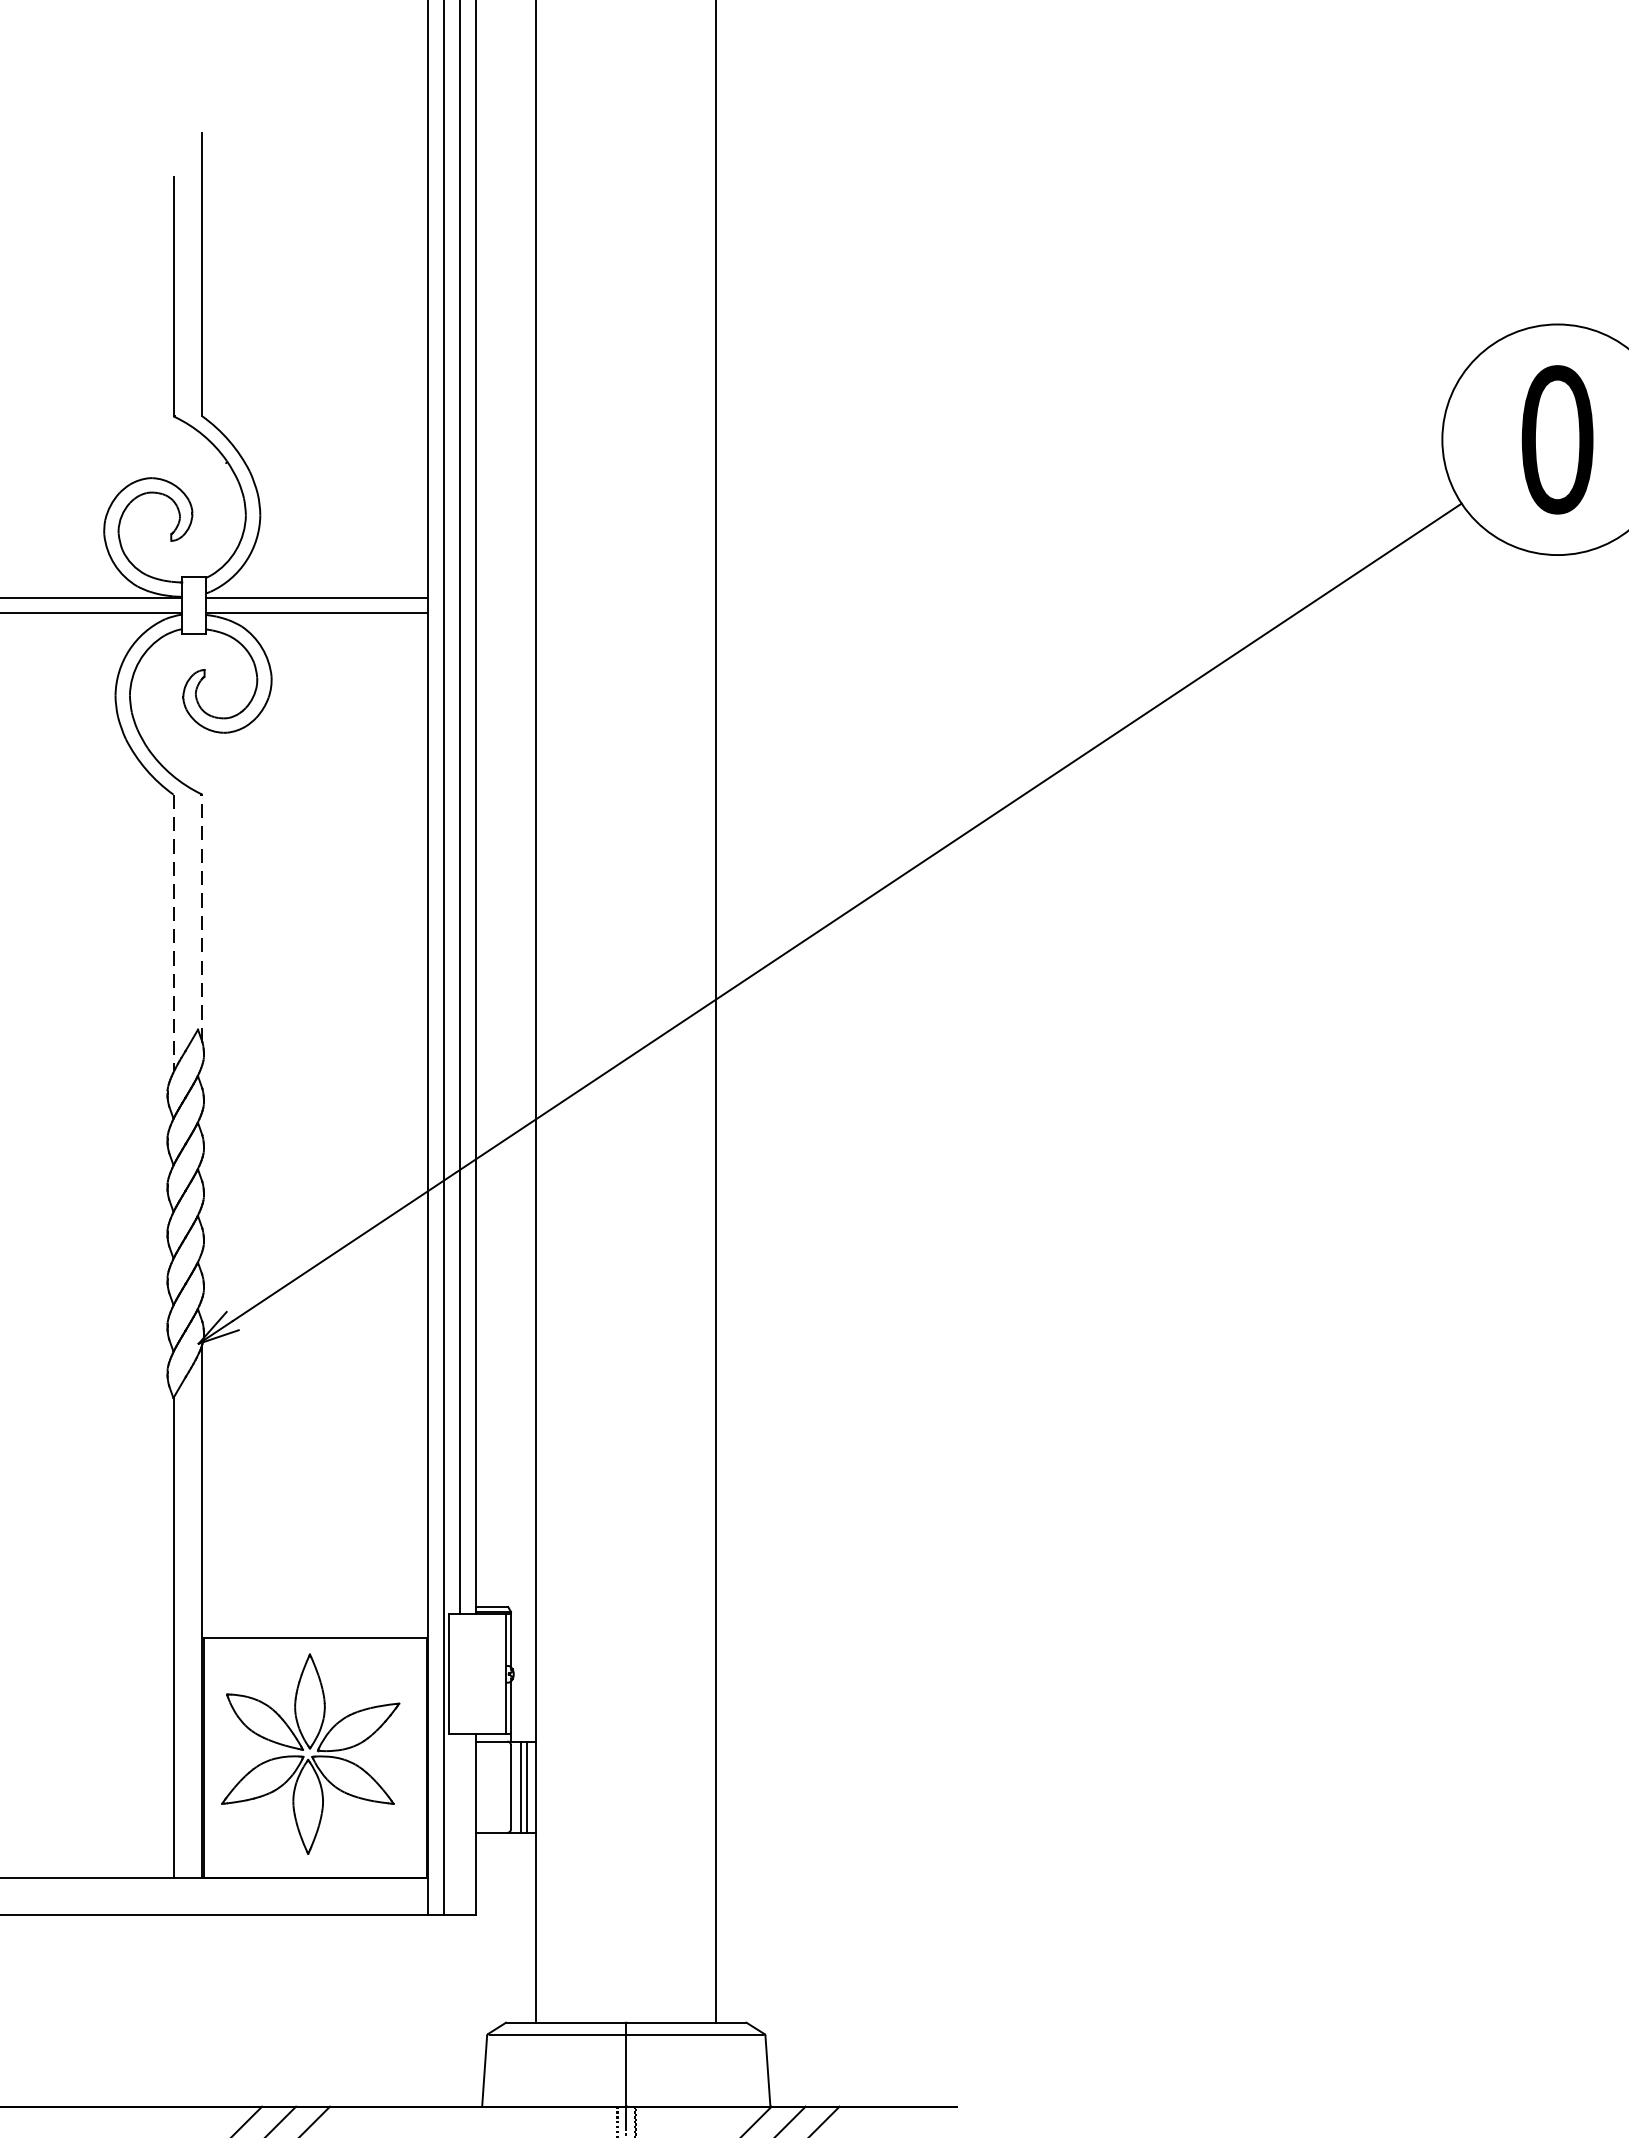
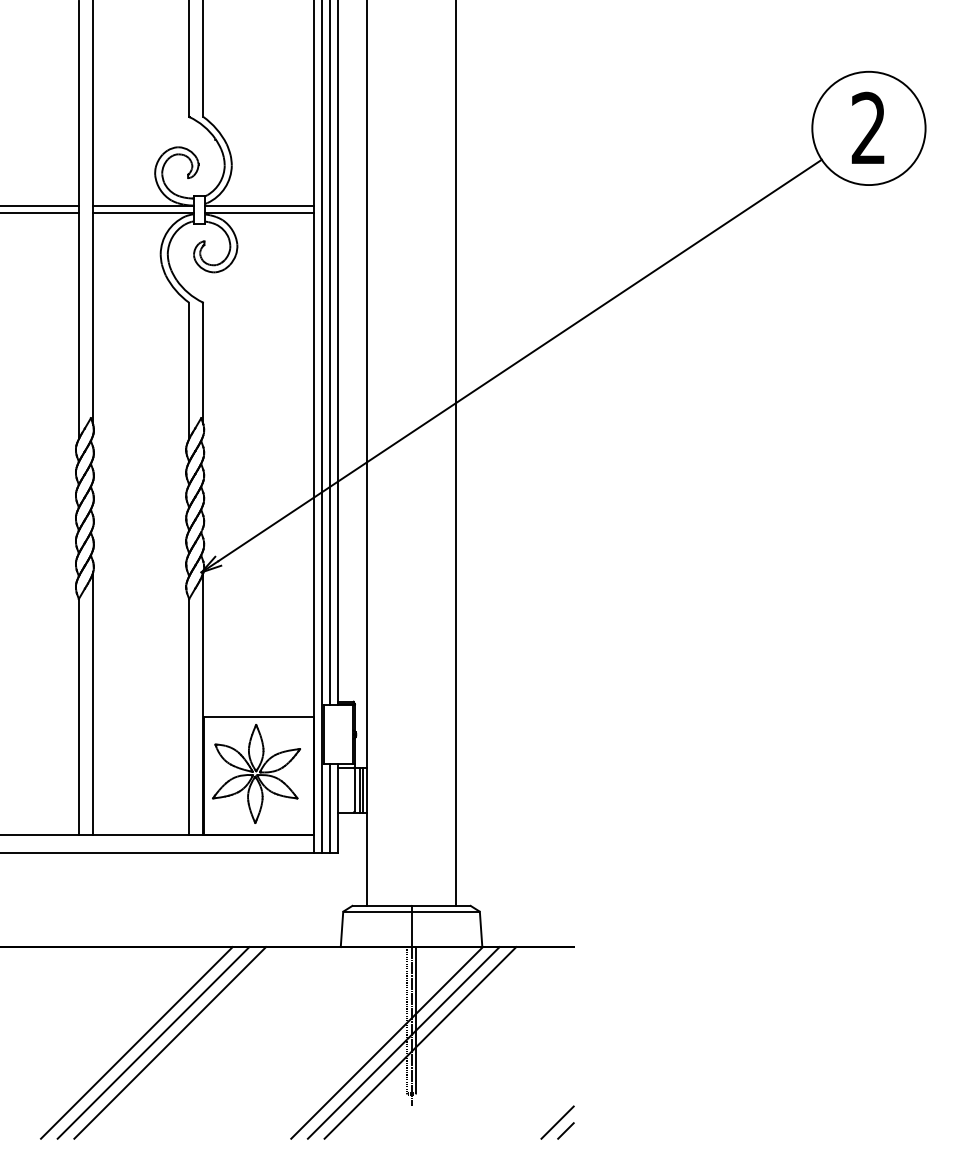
text: (1556, 439) -> (868, 128), 0 -> 2
line: (202, 918) -> (203, 363), dashed -> solid
line: (174, 934) -> (189, 371), dashed -> solid
line: (459, 1824) -> (329, 808), added

